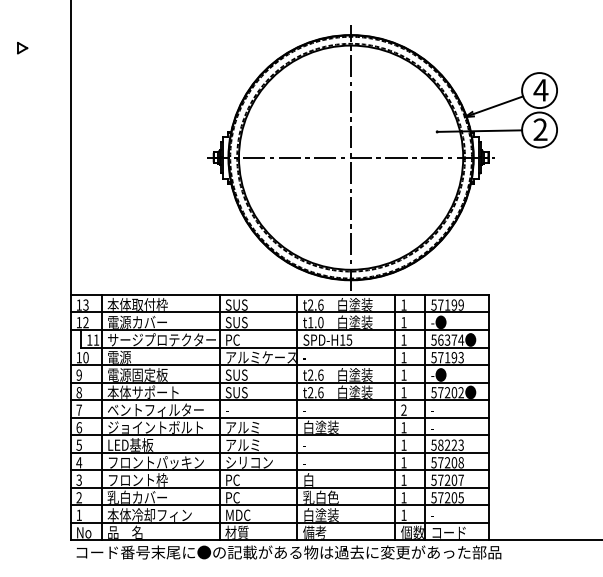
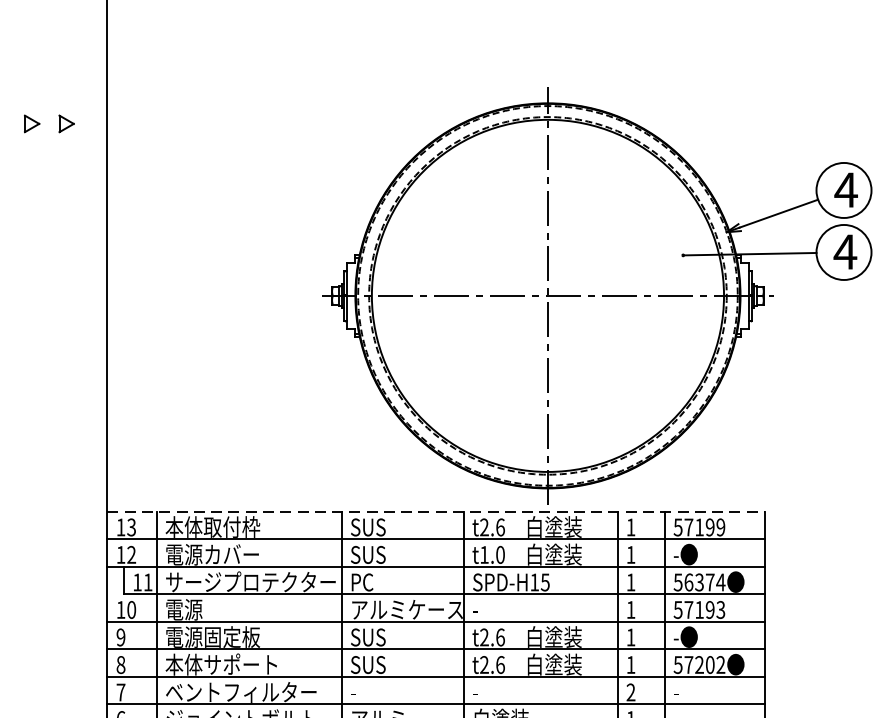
part: (44, 47) -> (66, 122), added
text: (539, 129) -> (843, 251), 2 -> 4
line: (280, 294) -> (437, 510), solid -> dashed

